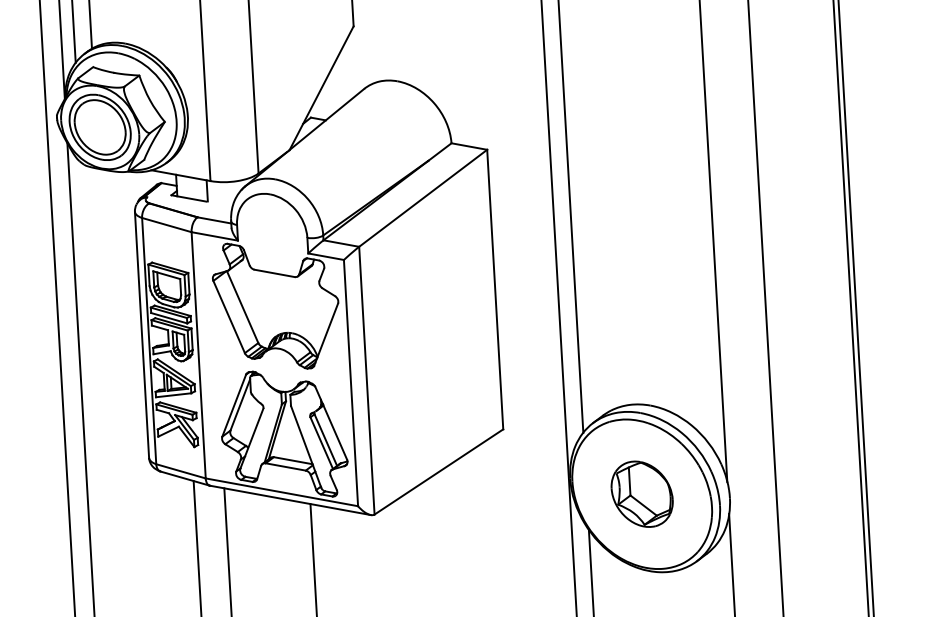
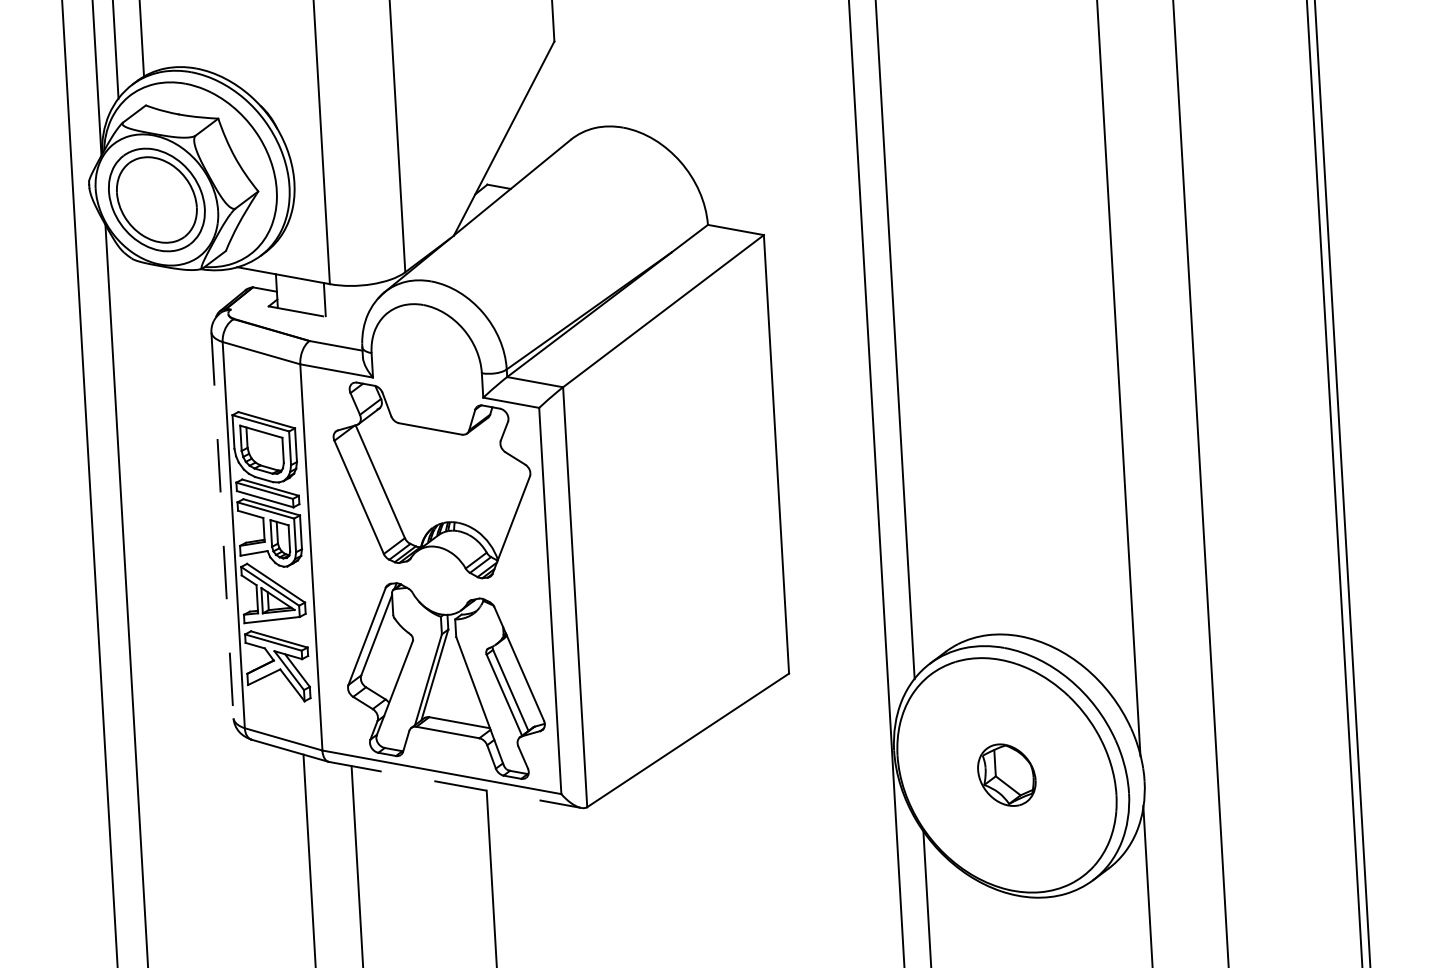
line: (142, 335) -> (223, 526), solid -> dashed
part: (641, 493) -> (1005, 774), size x0.6
line: (290, 500) -> (455, 785), solid -> dashed

